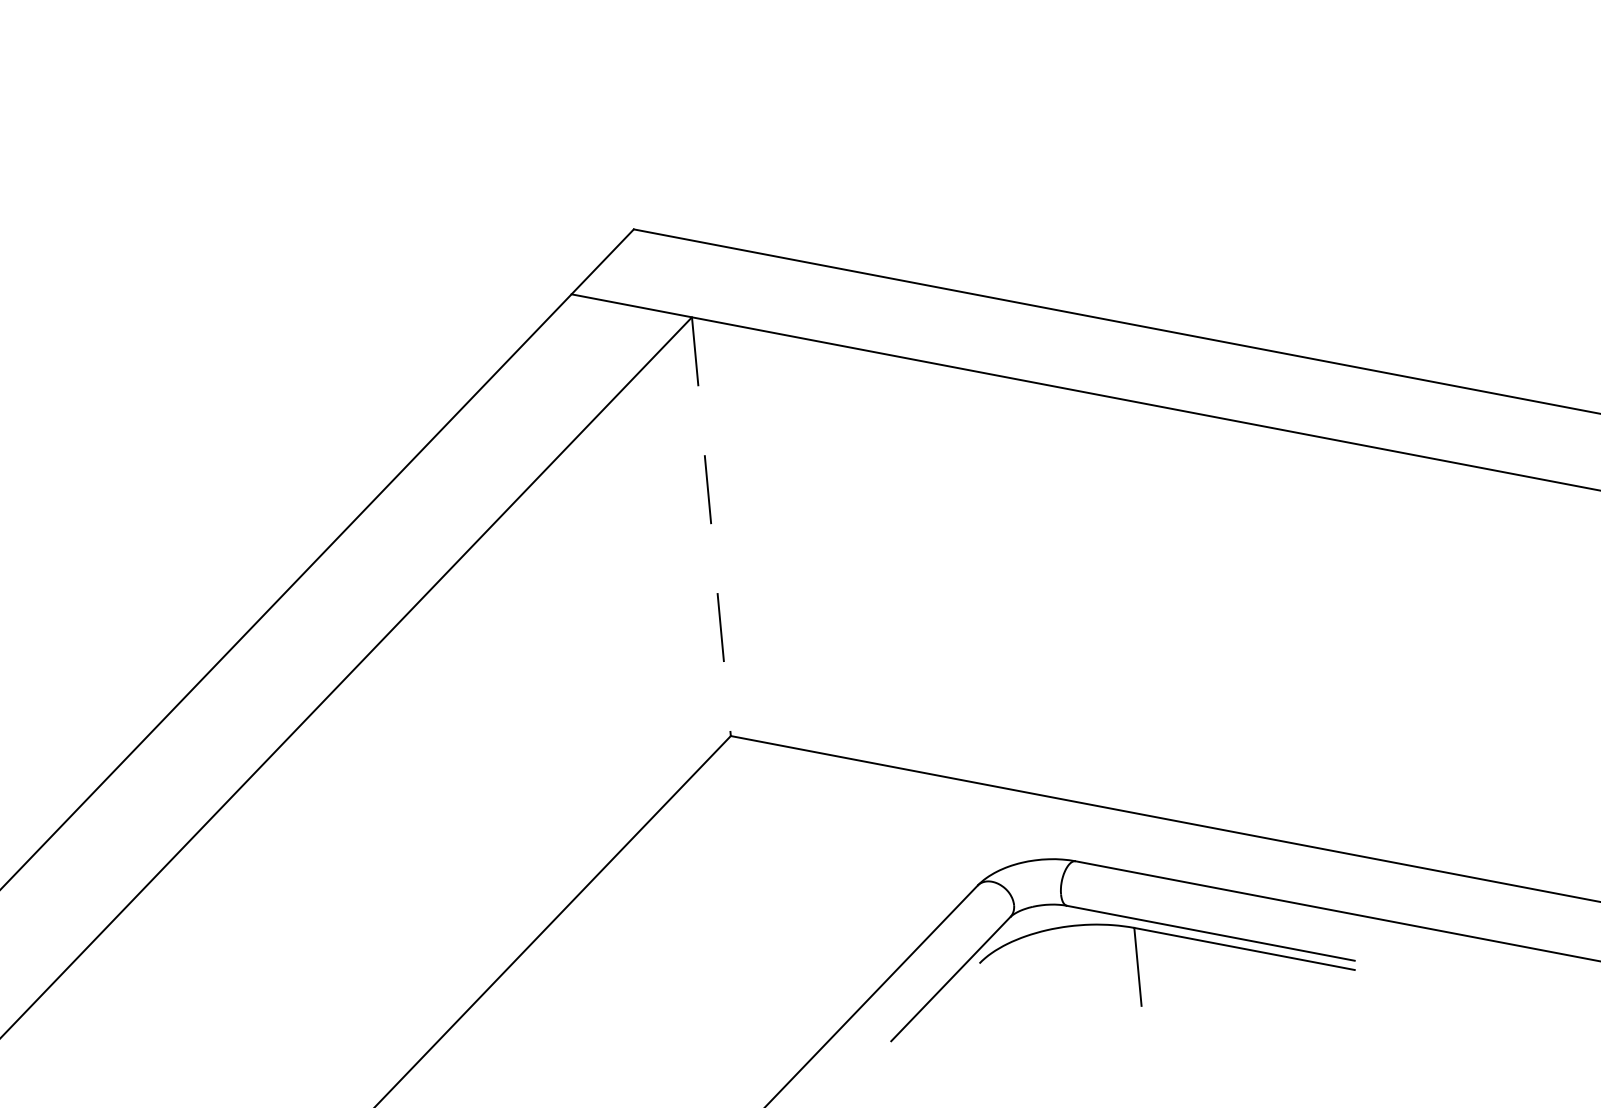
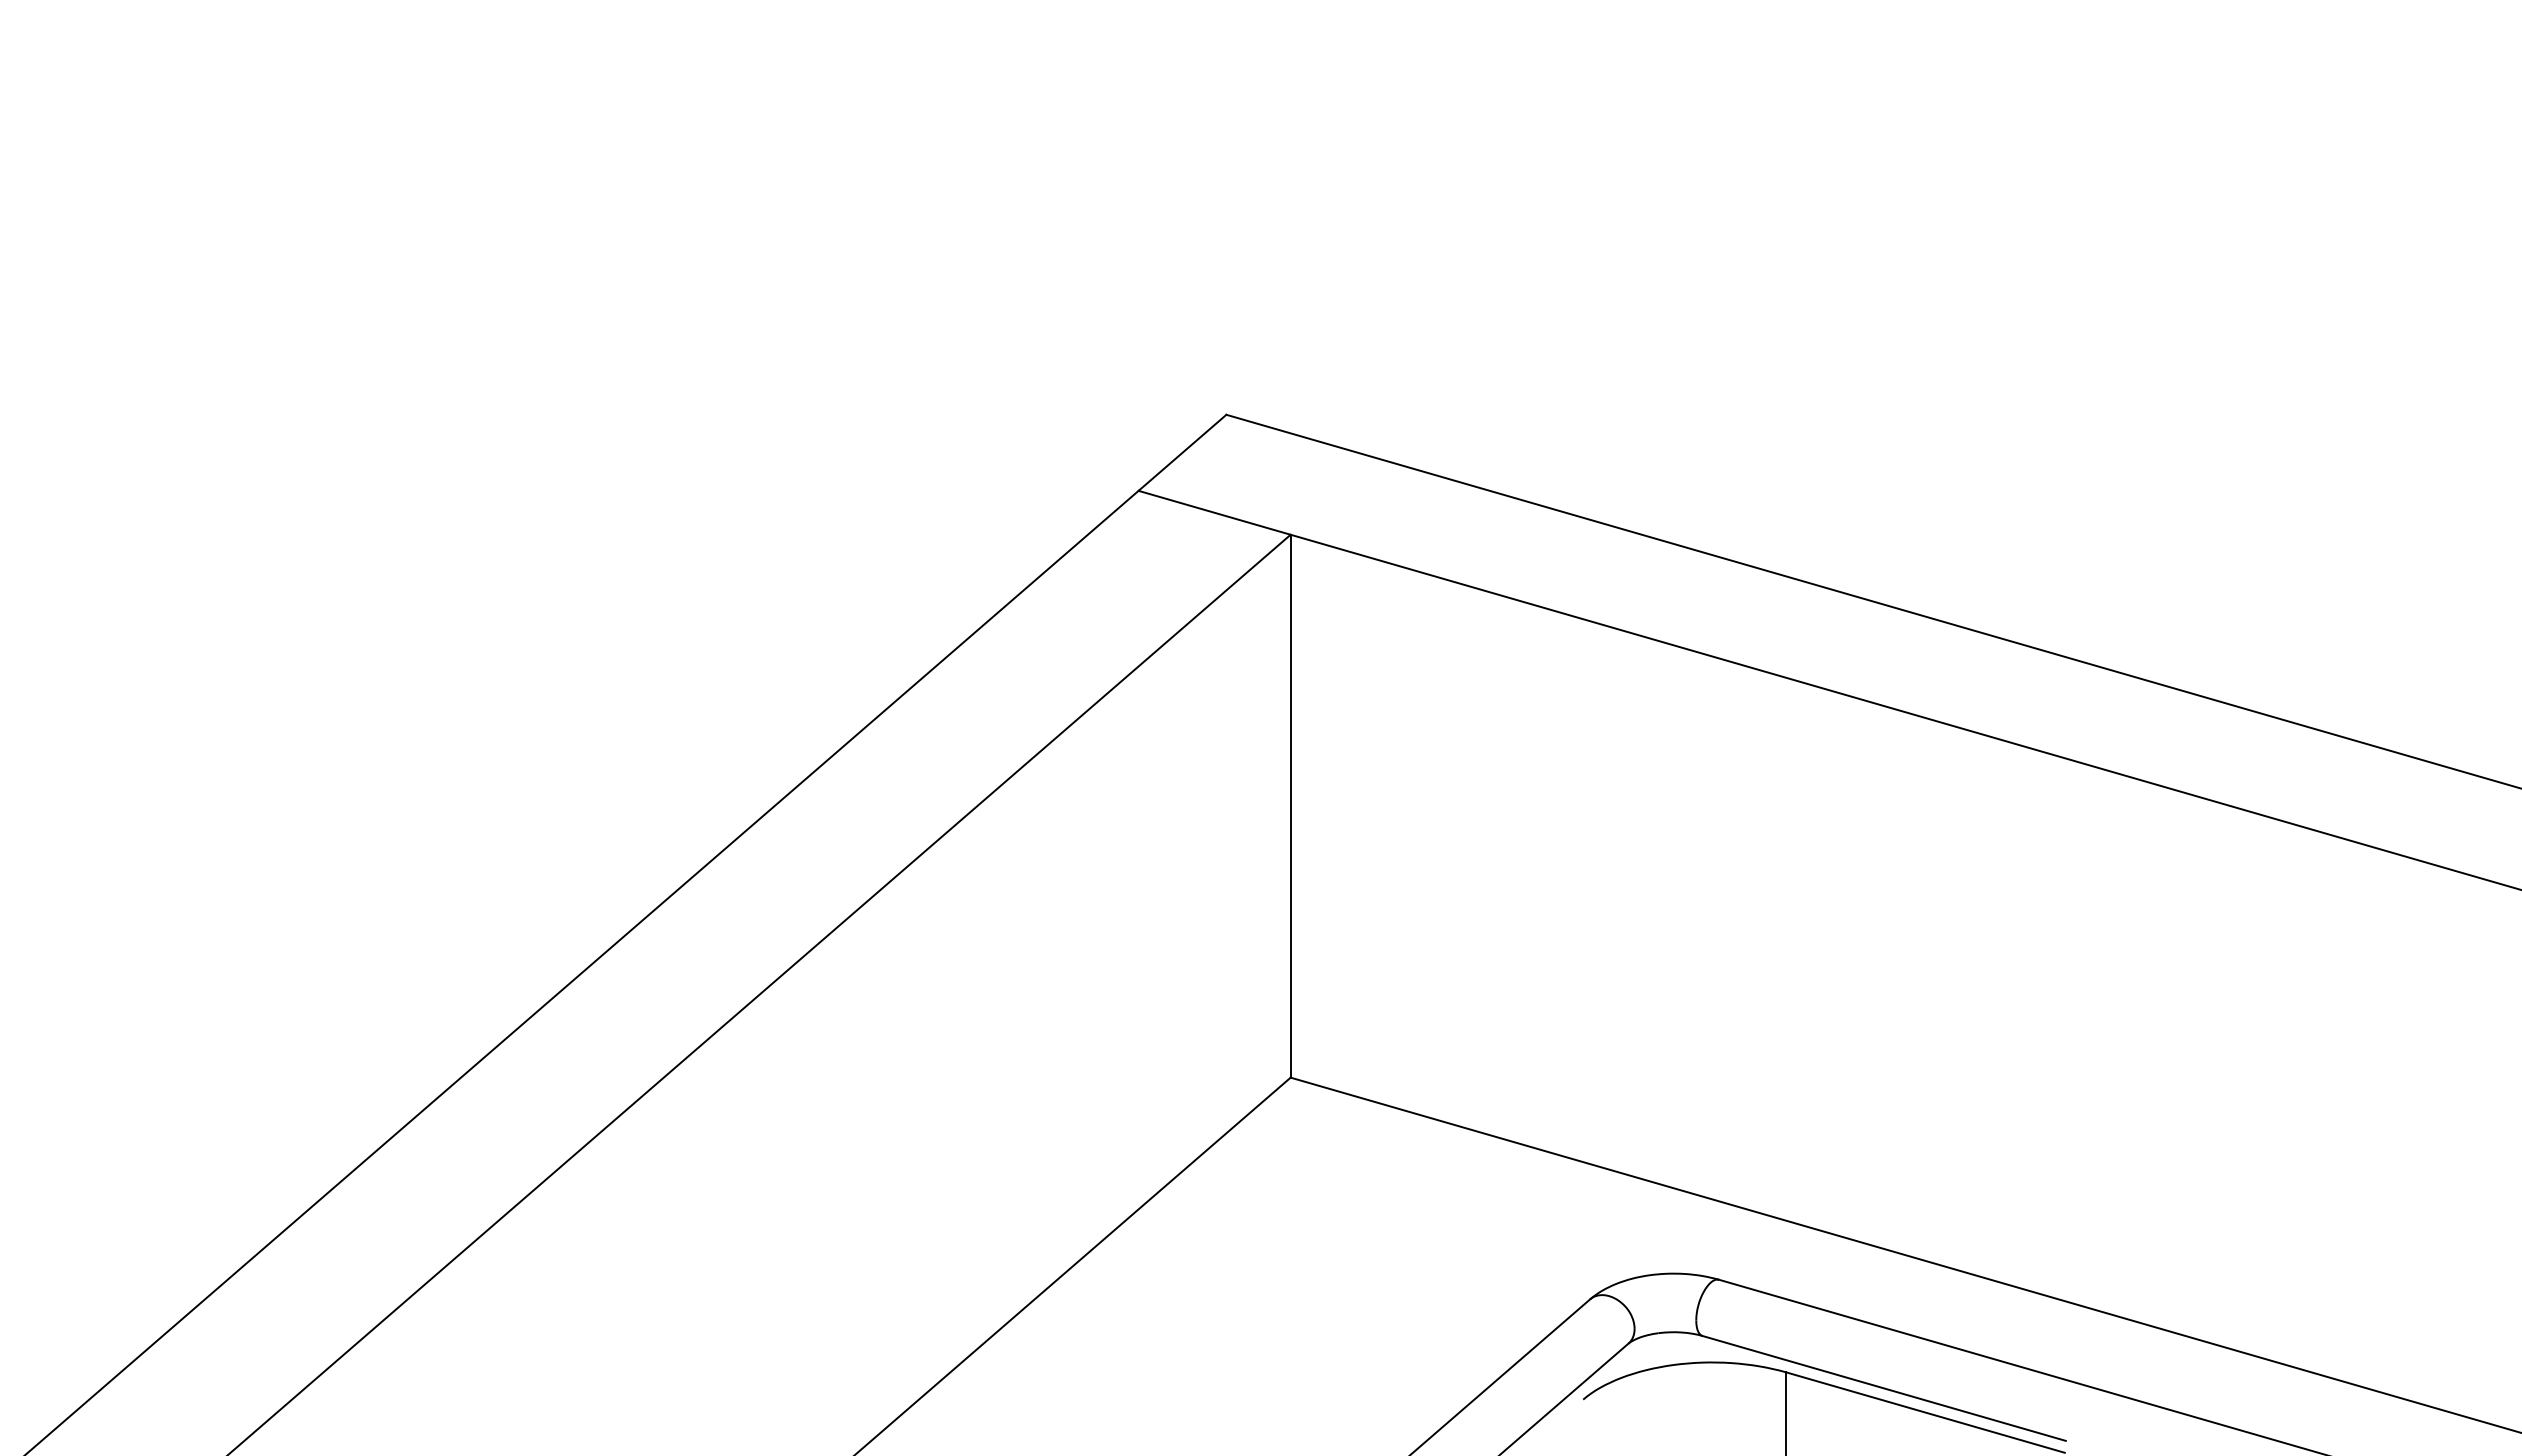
line: (711, 526) -> (1290, 806), dashed -> solid

